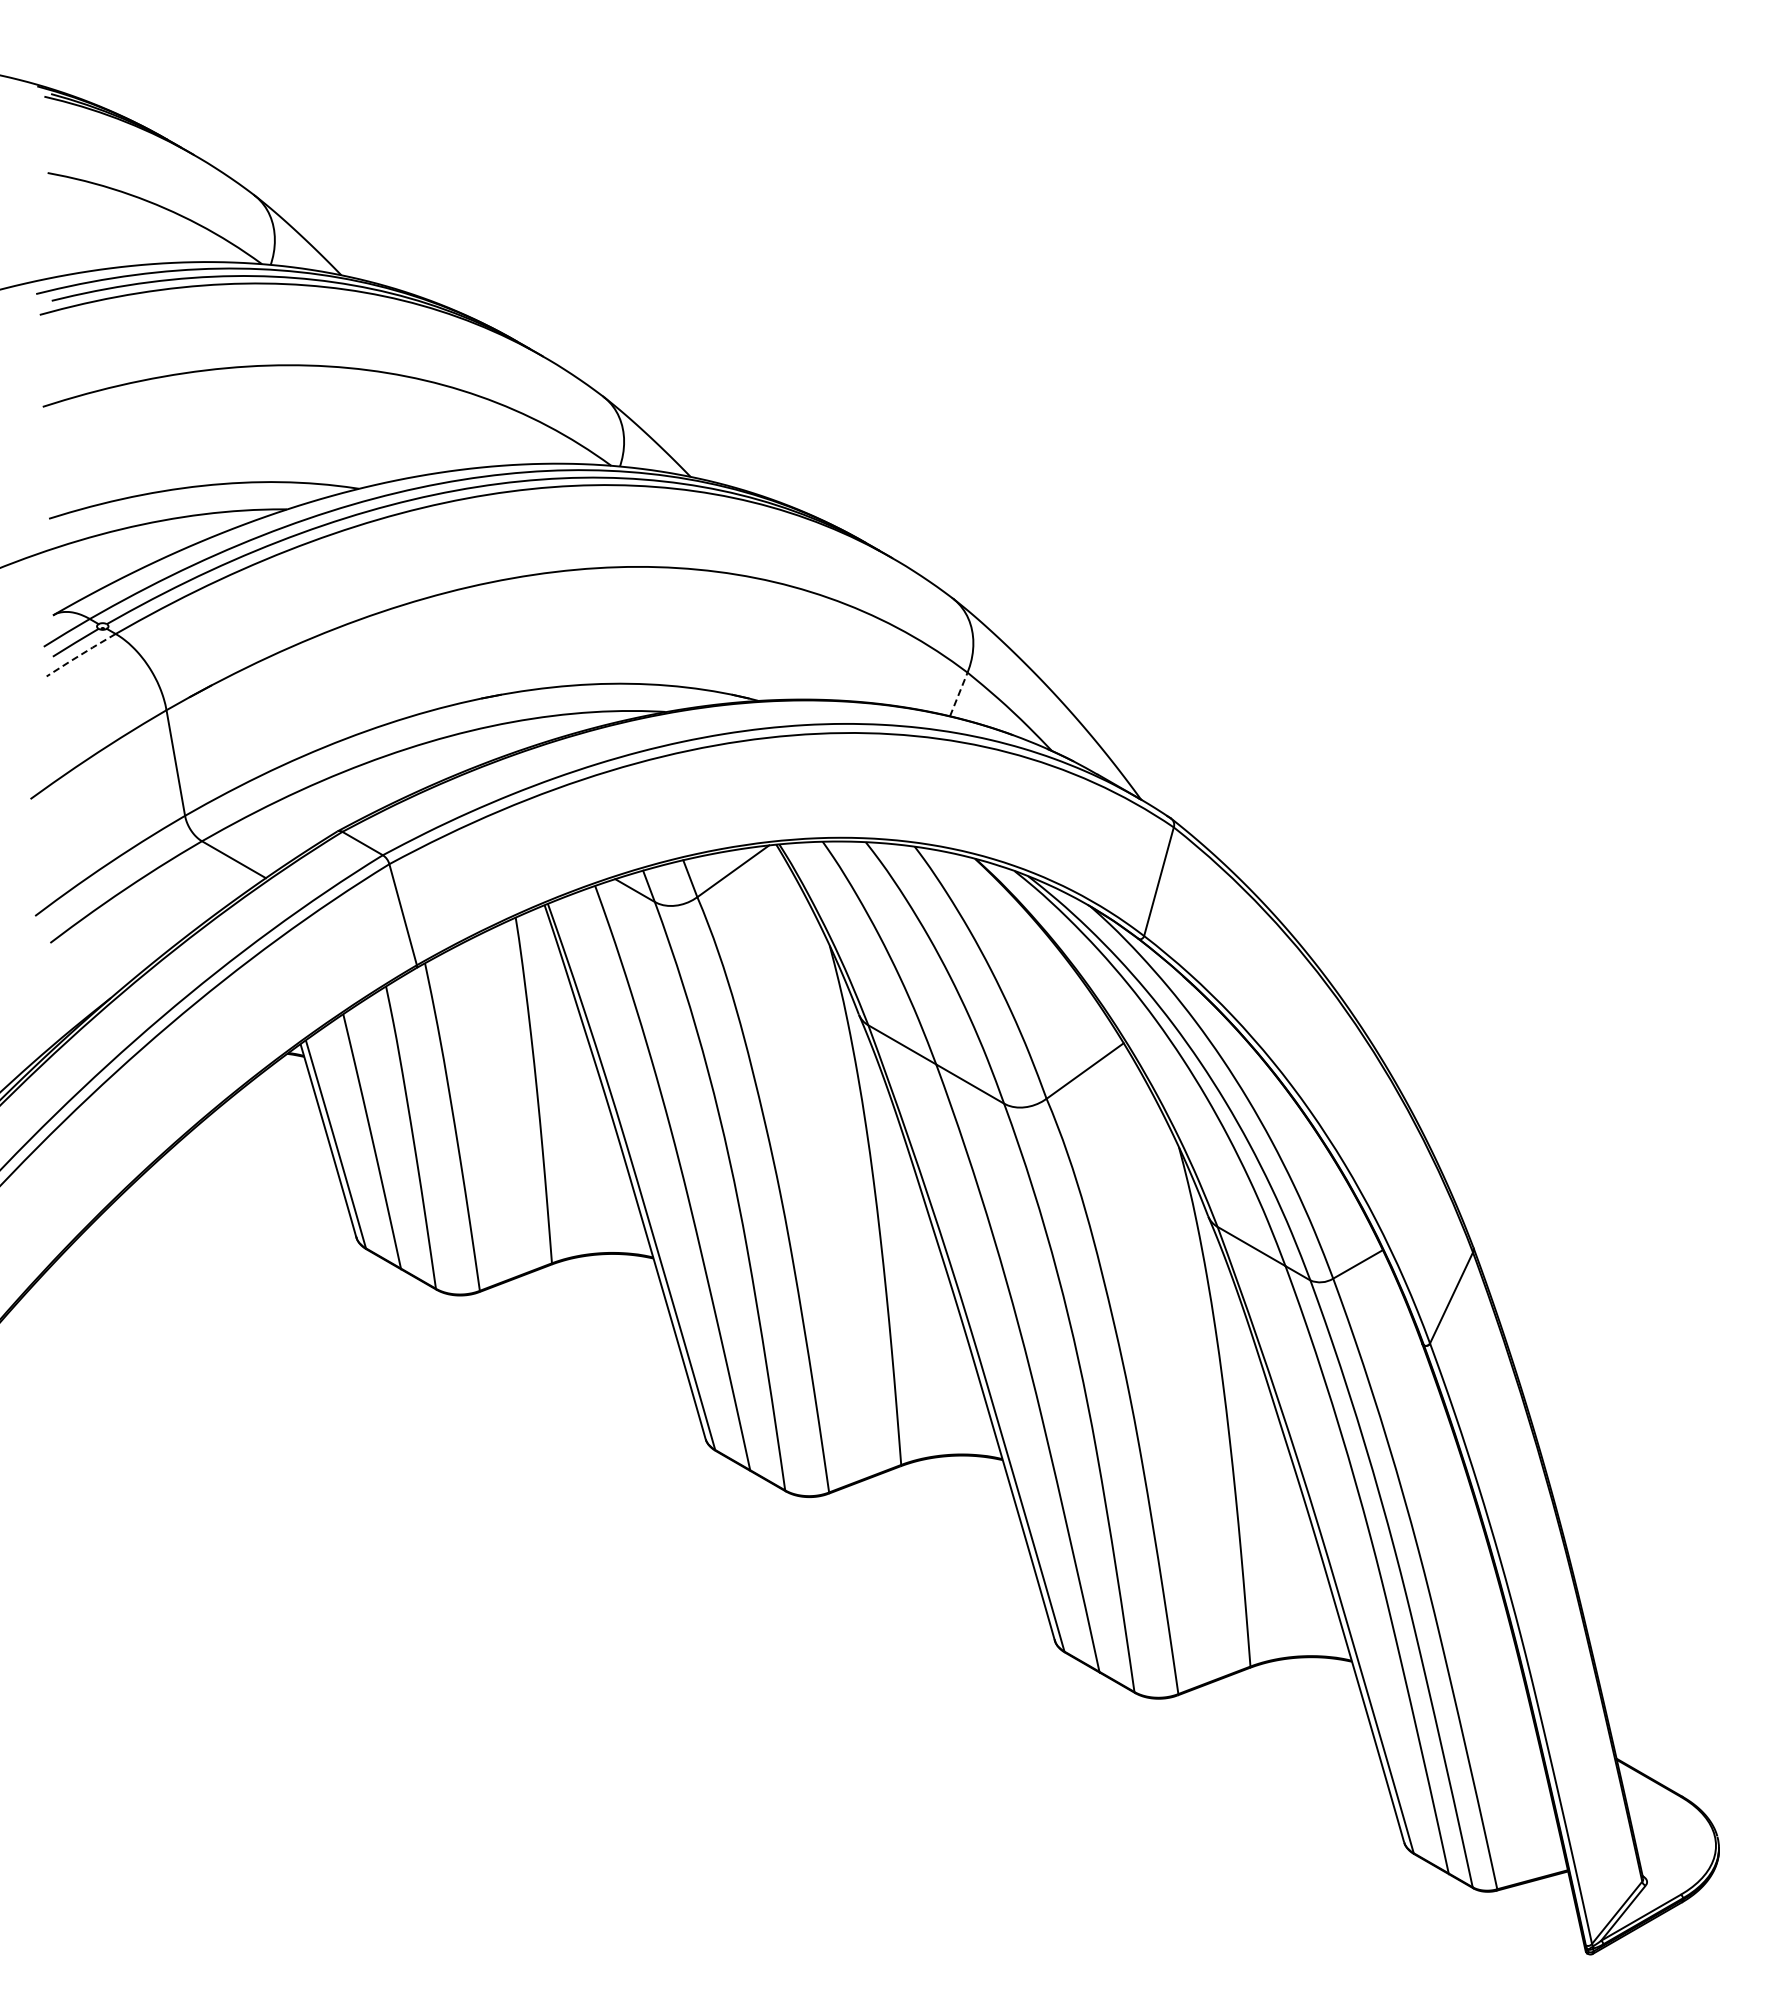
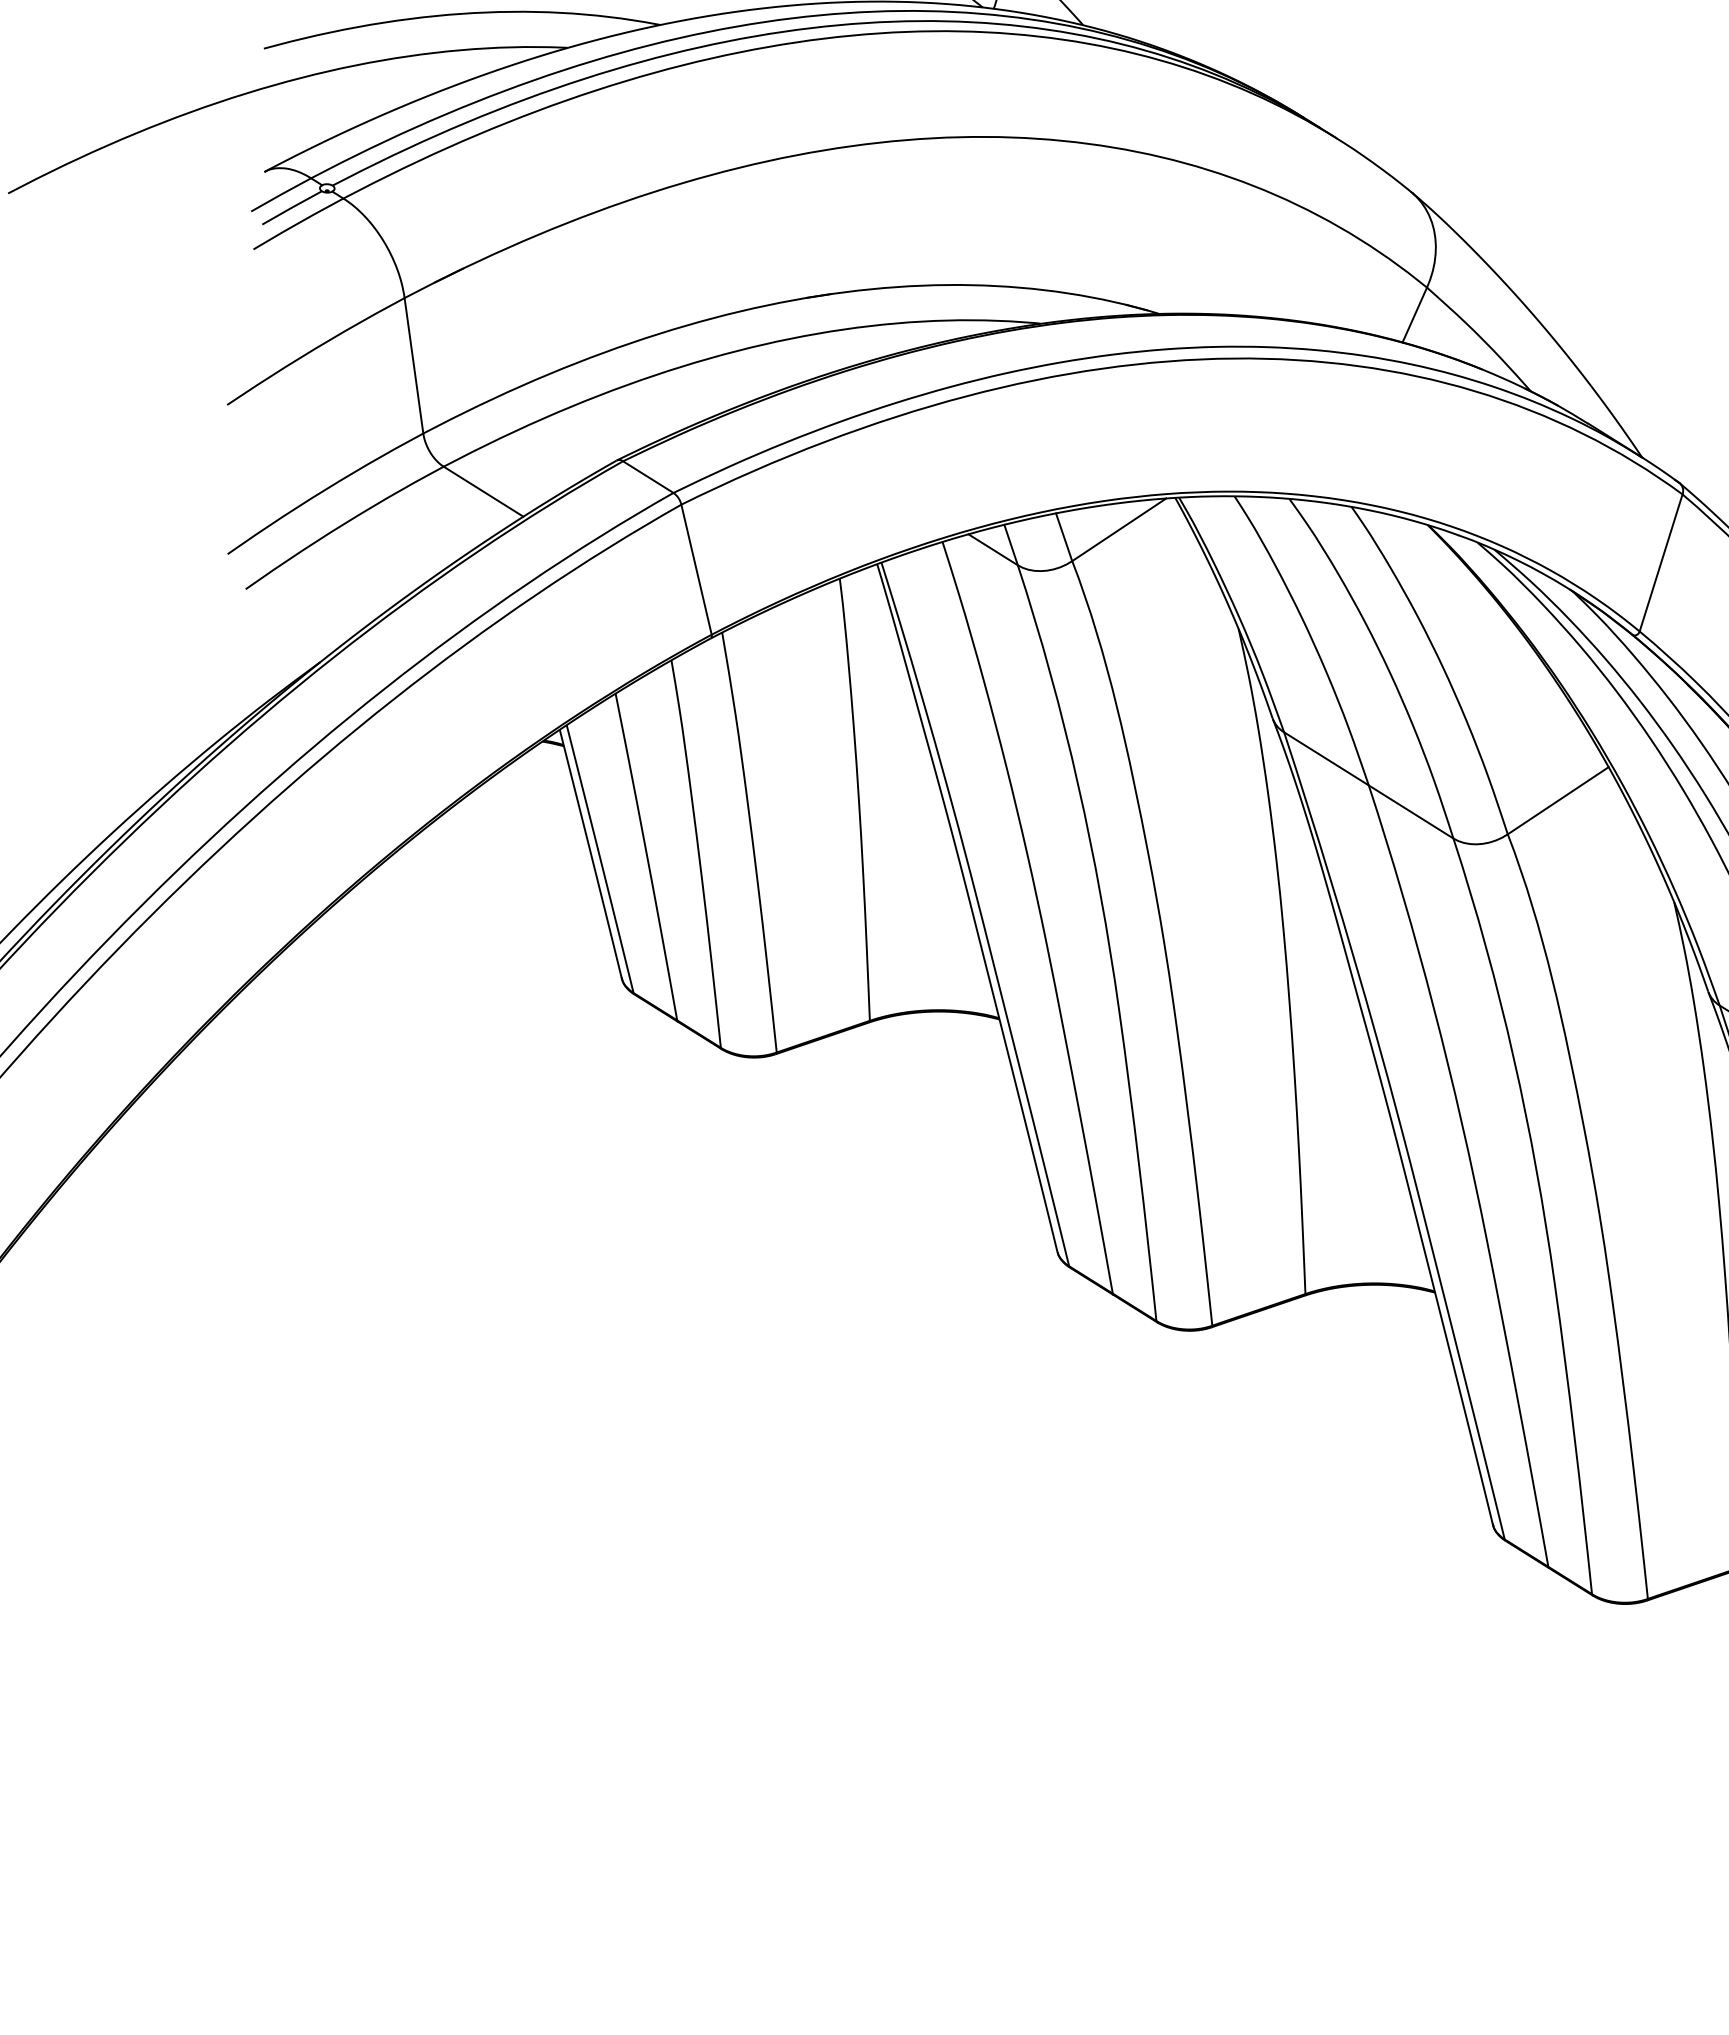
line: (80, 655) -> (297, 224), dashed -> solid
line: (958, 694) -> (1414, 315), dashed -> solid

